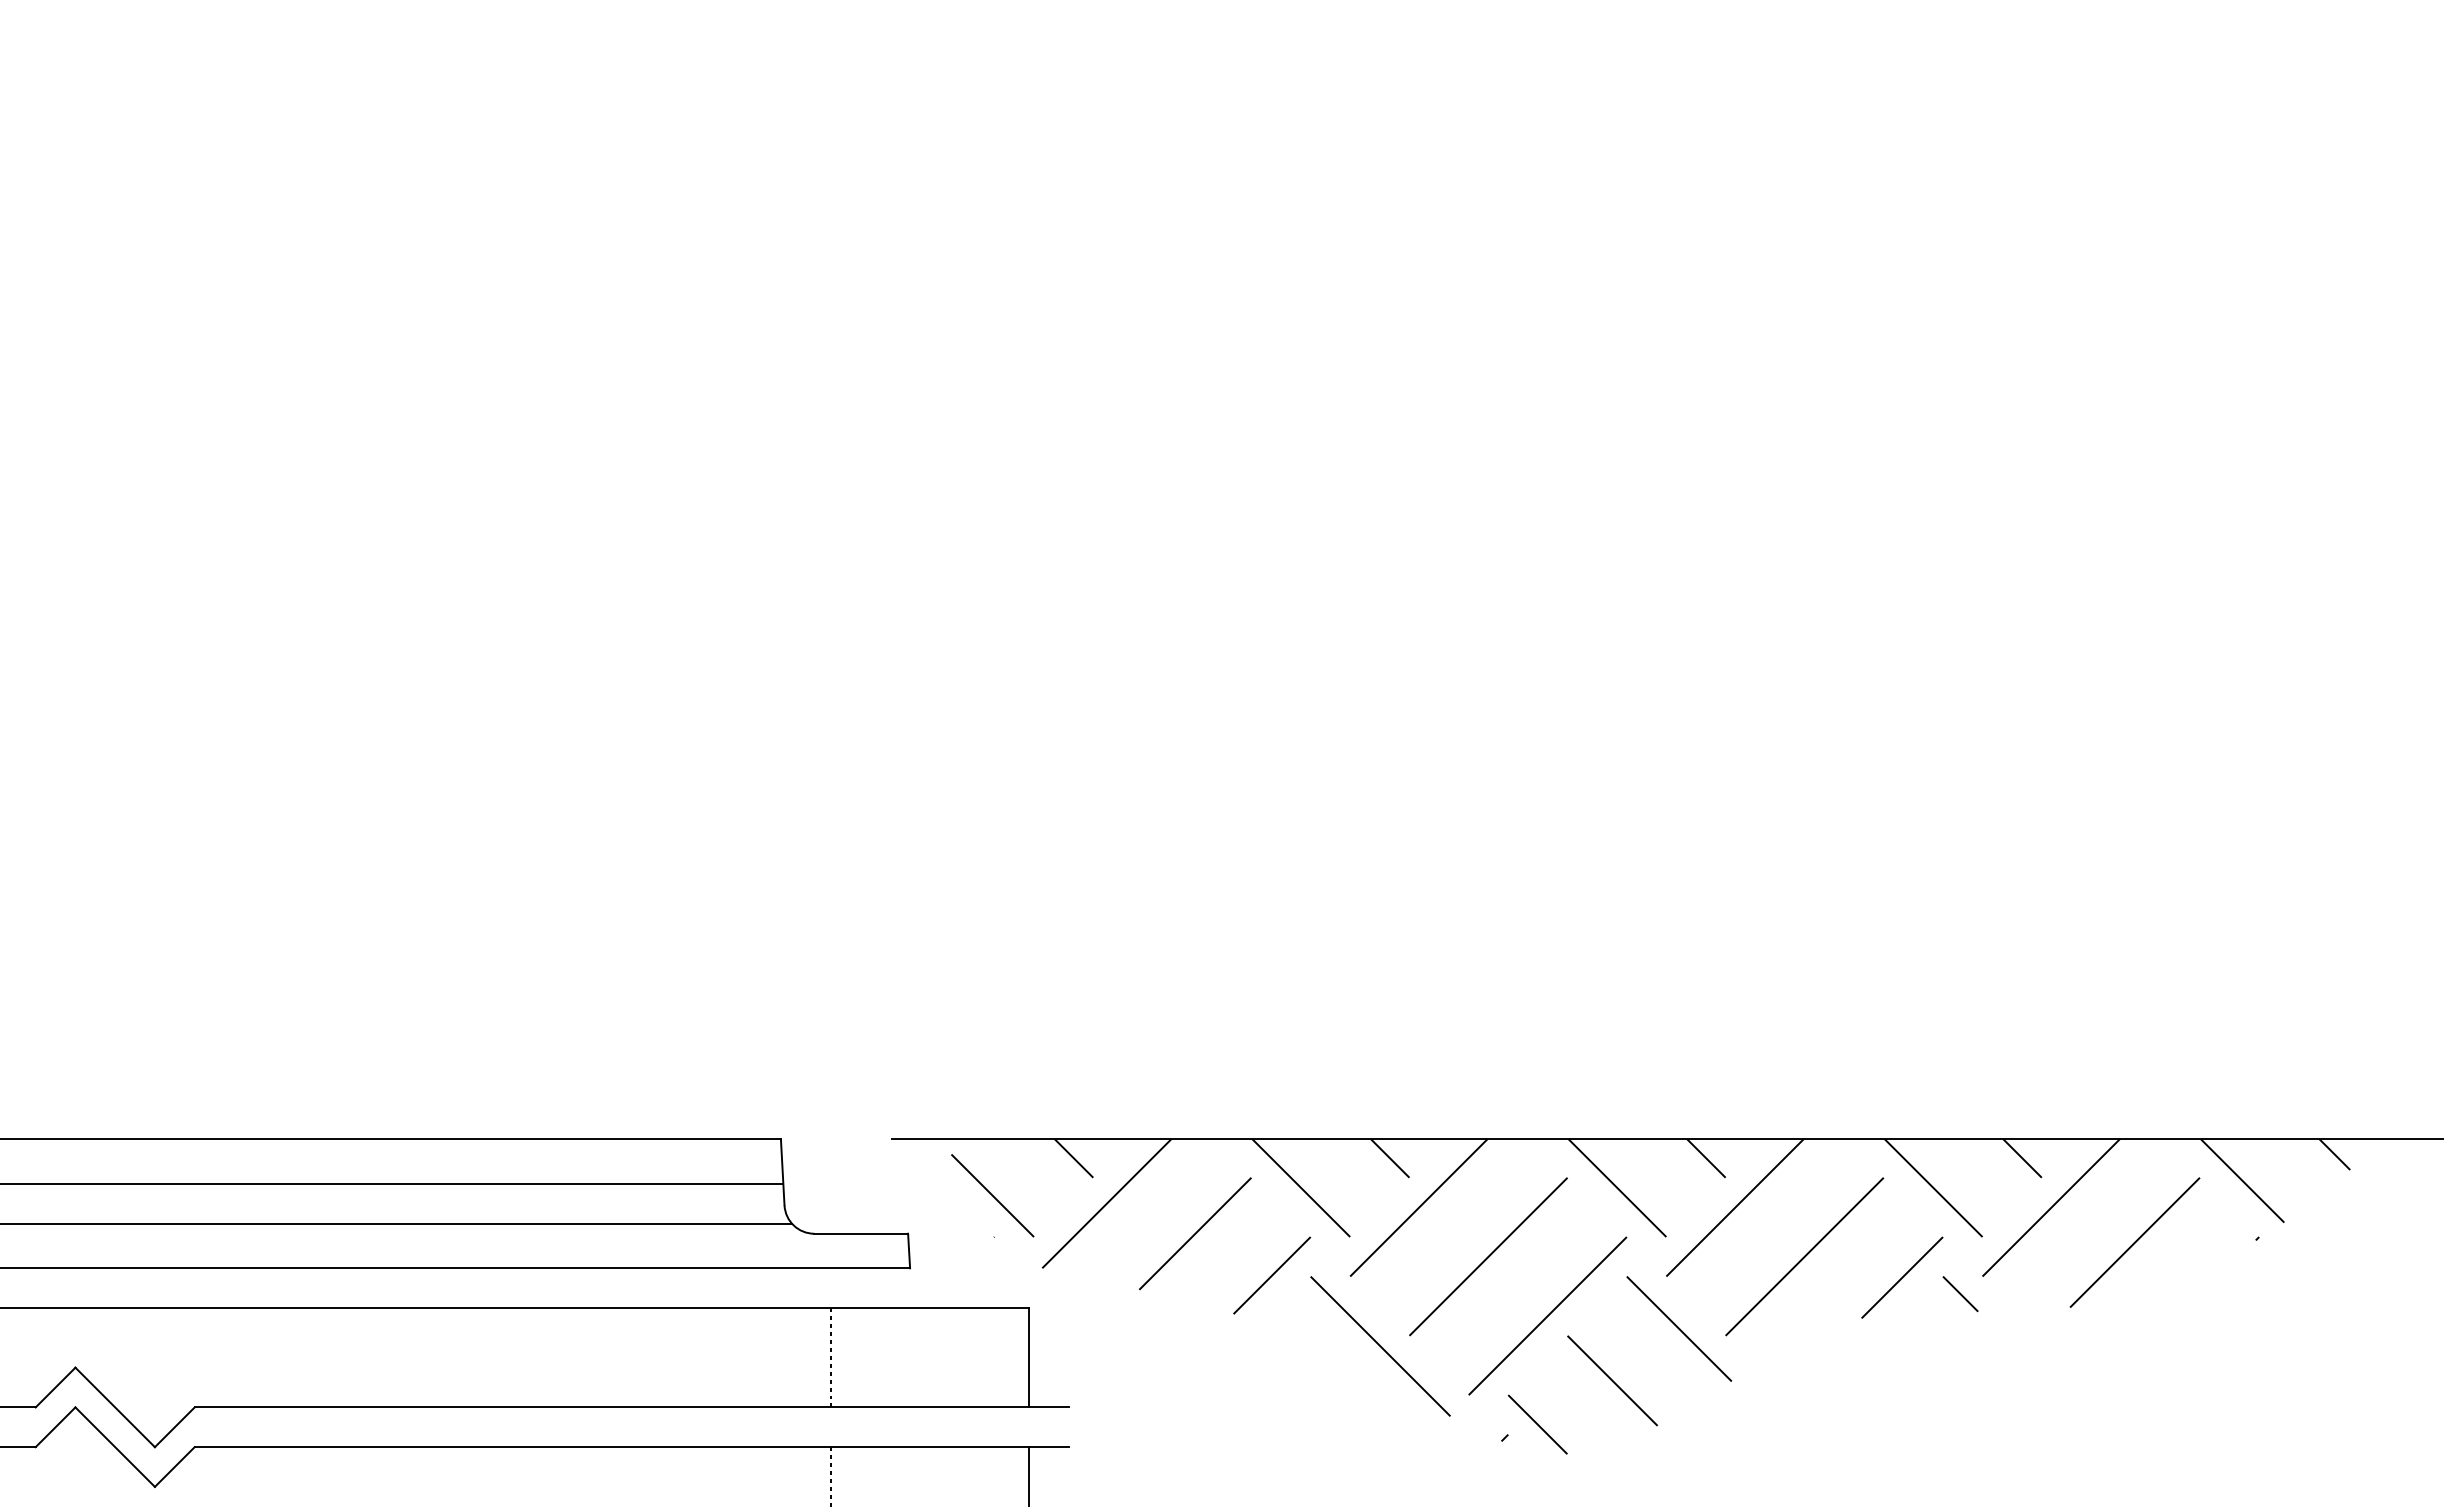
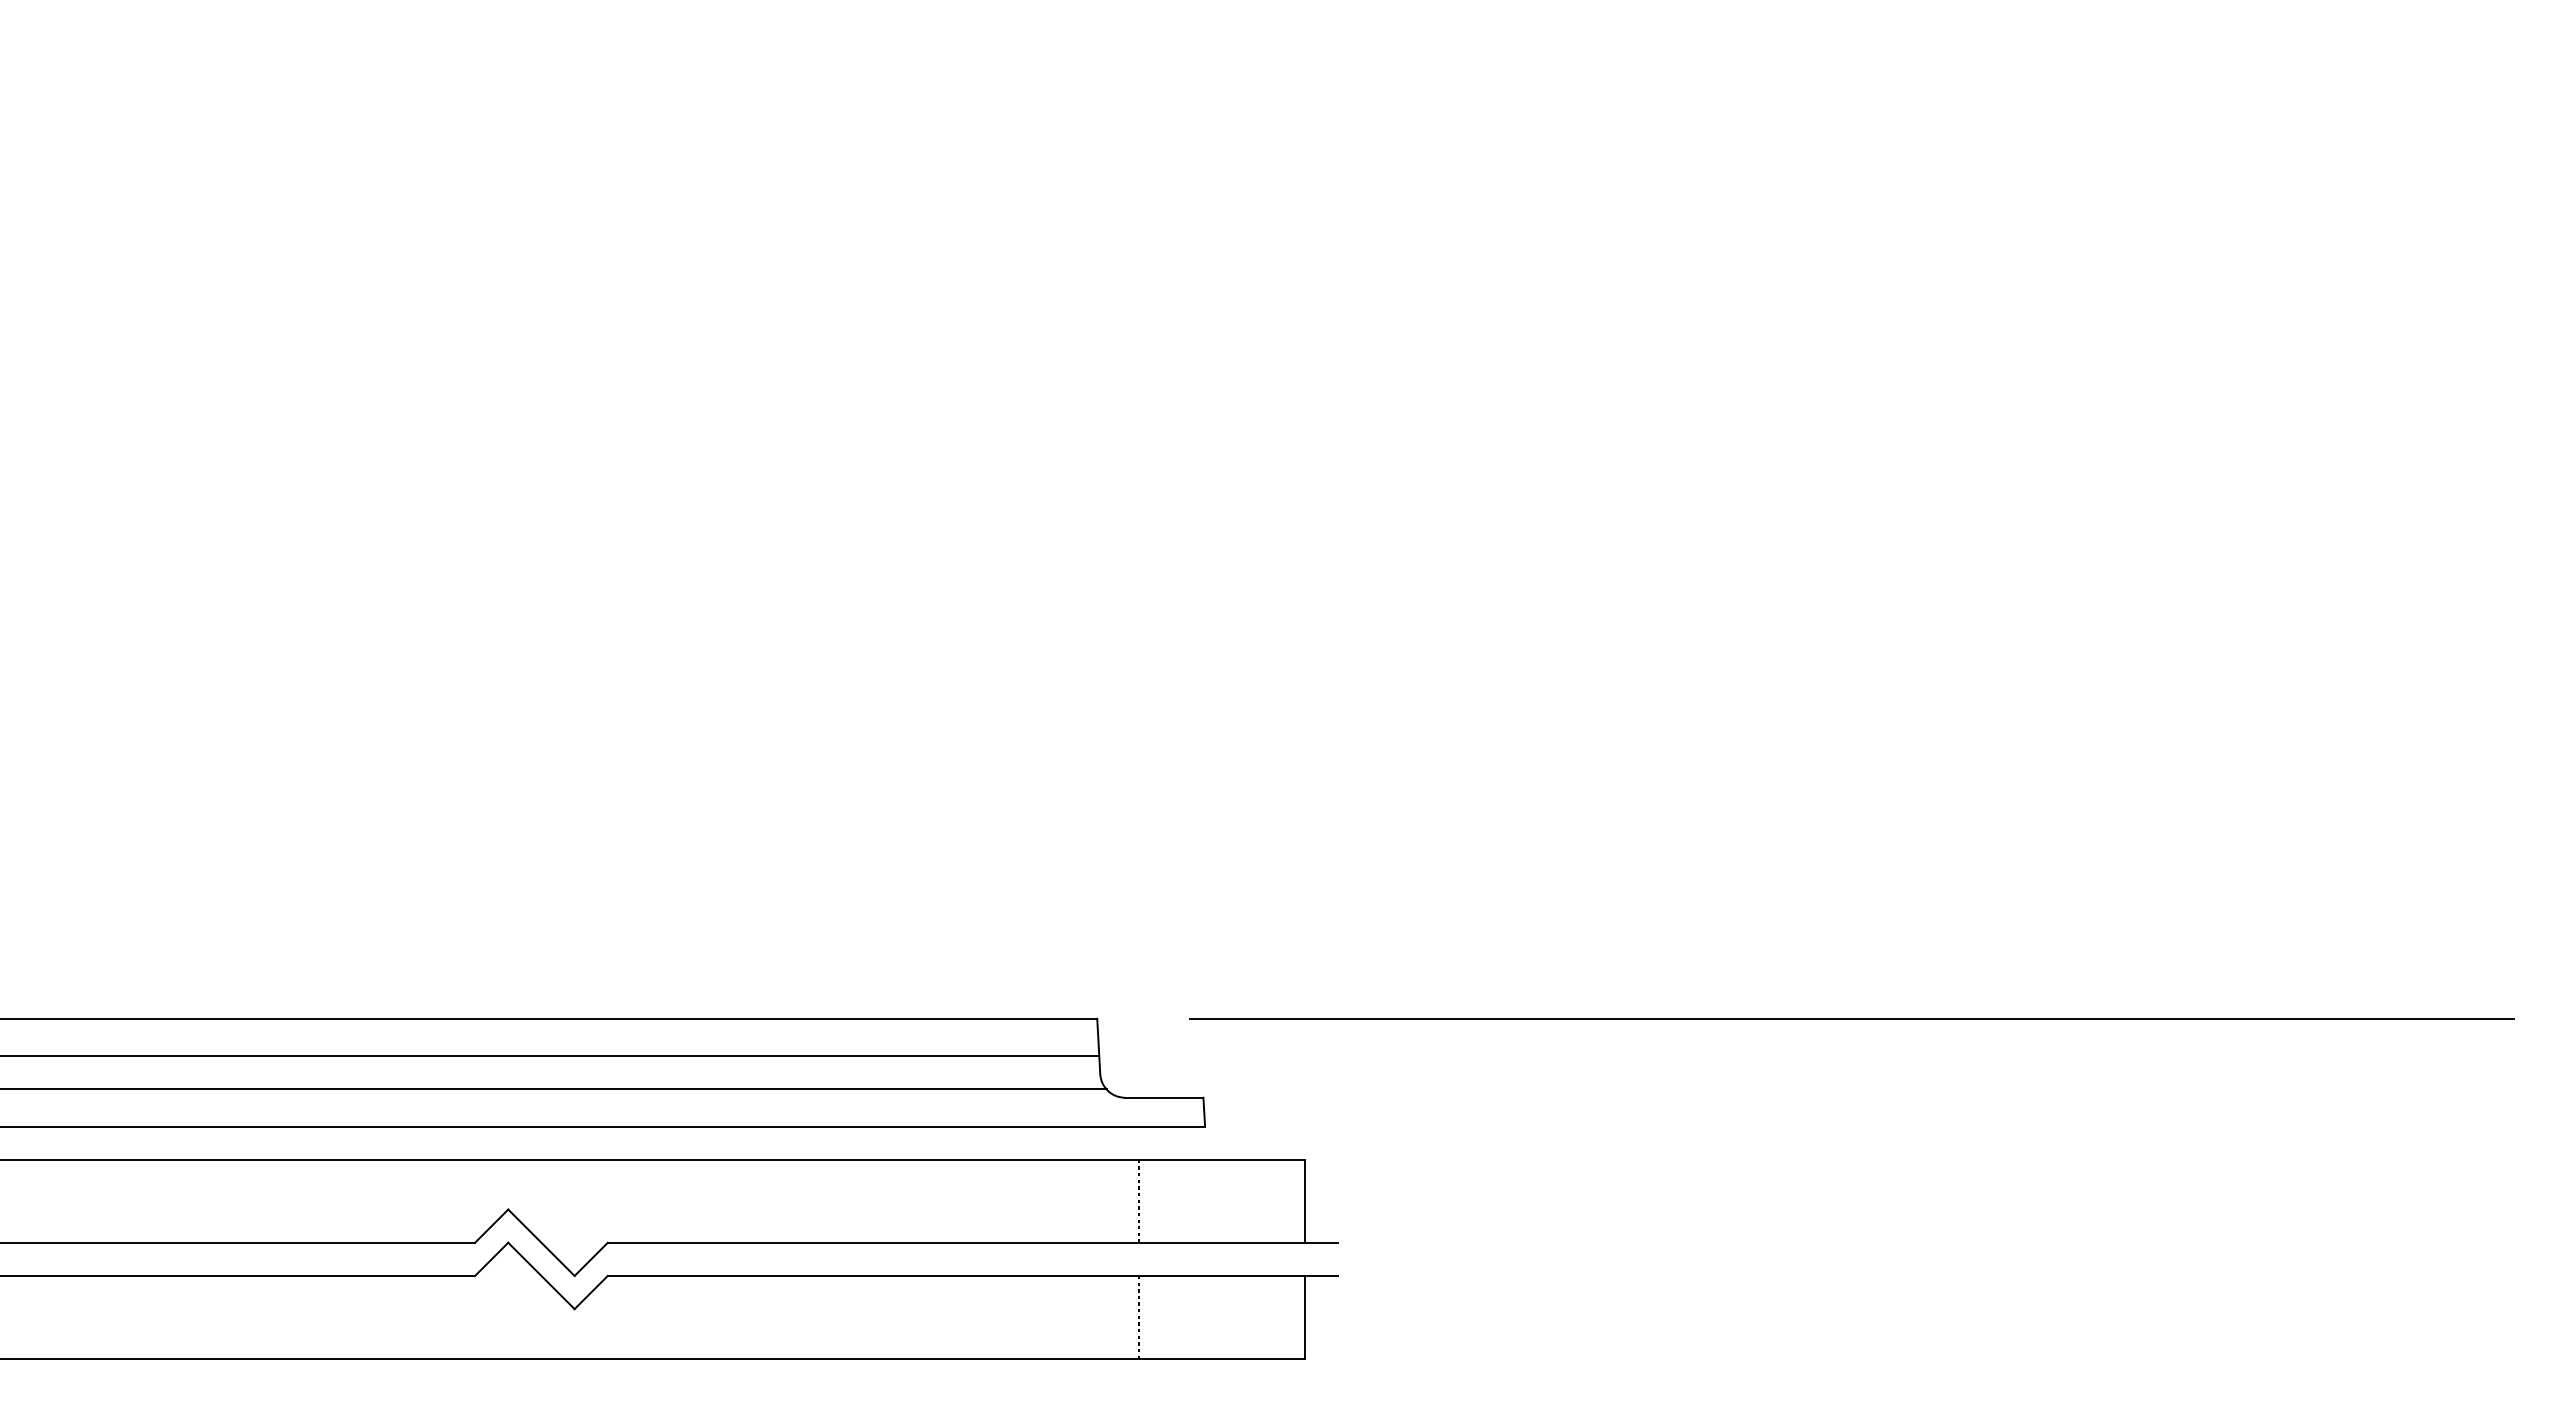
hatch: (1650, 1295) -> (1823, 1149), removed

